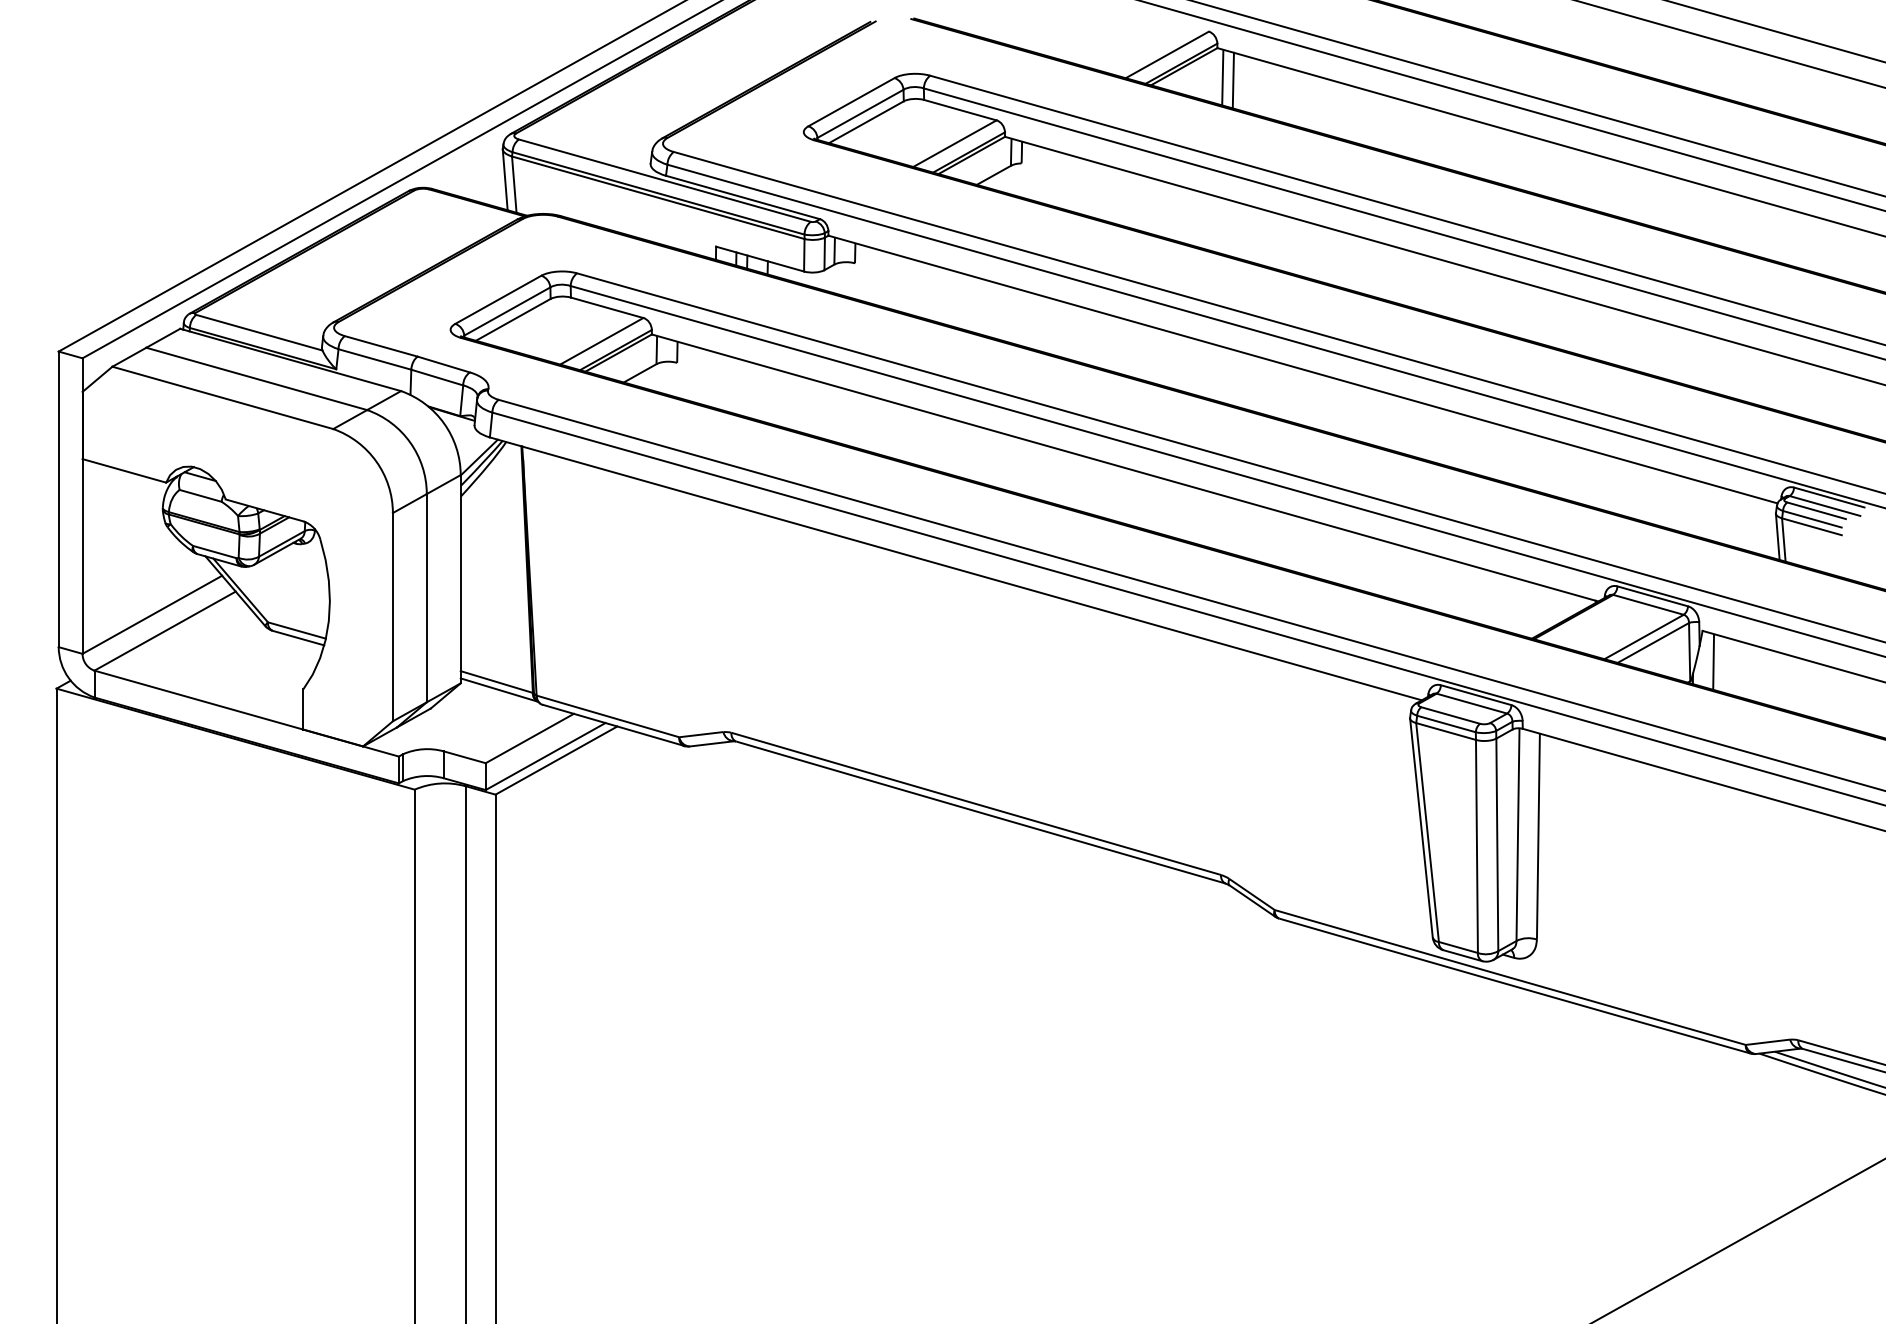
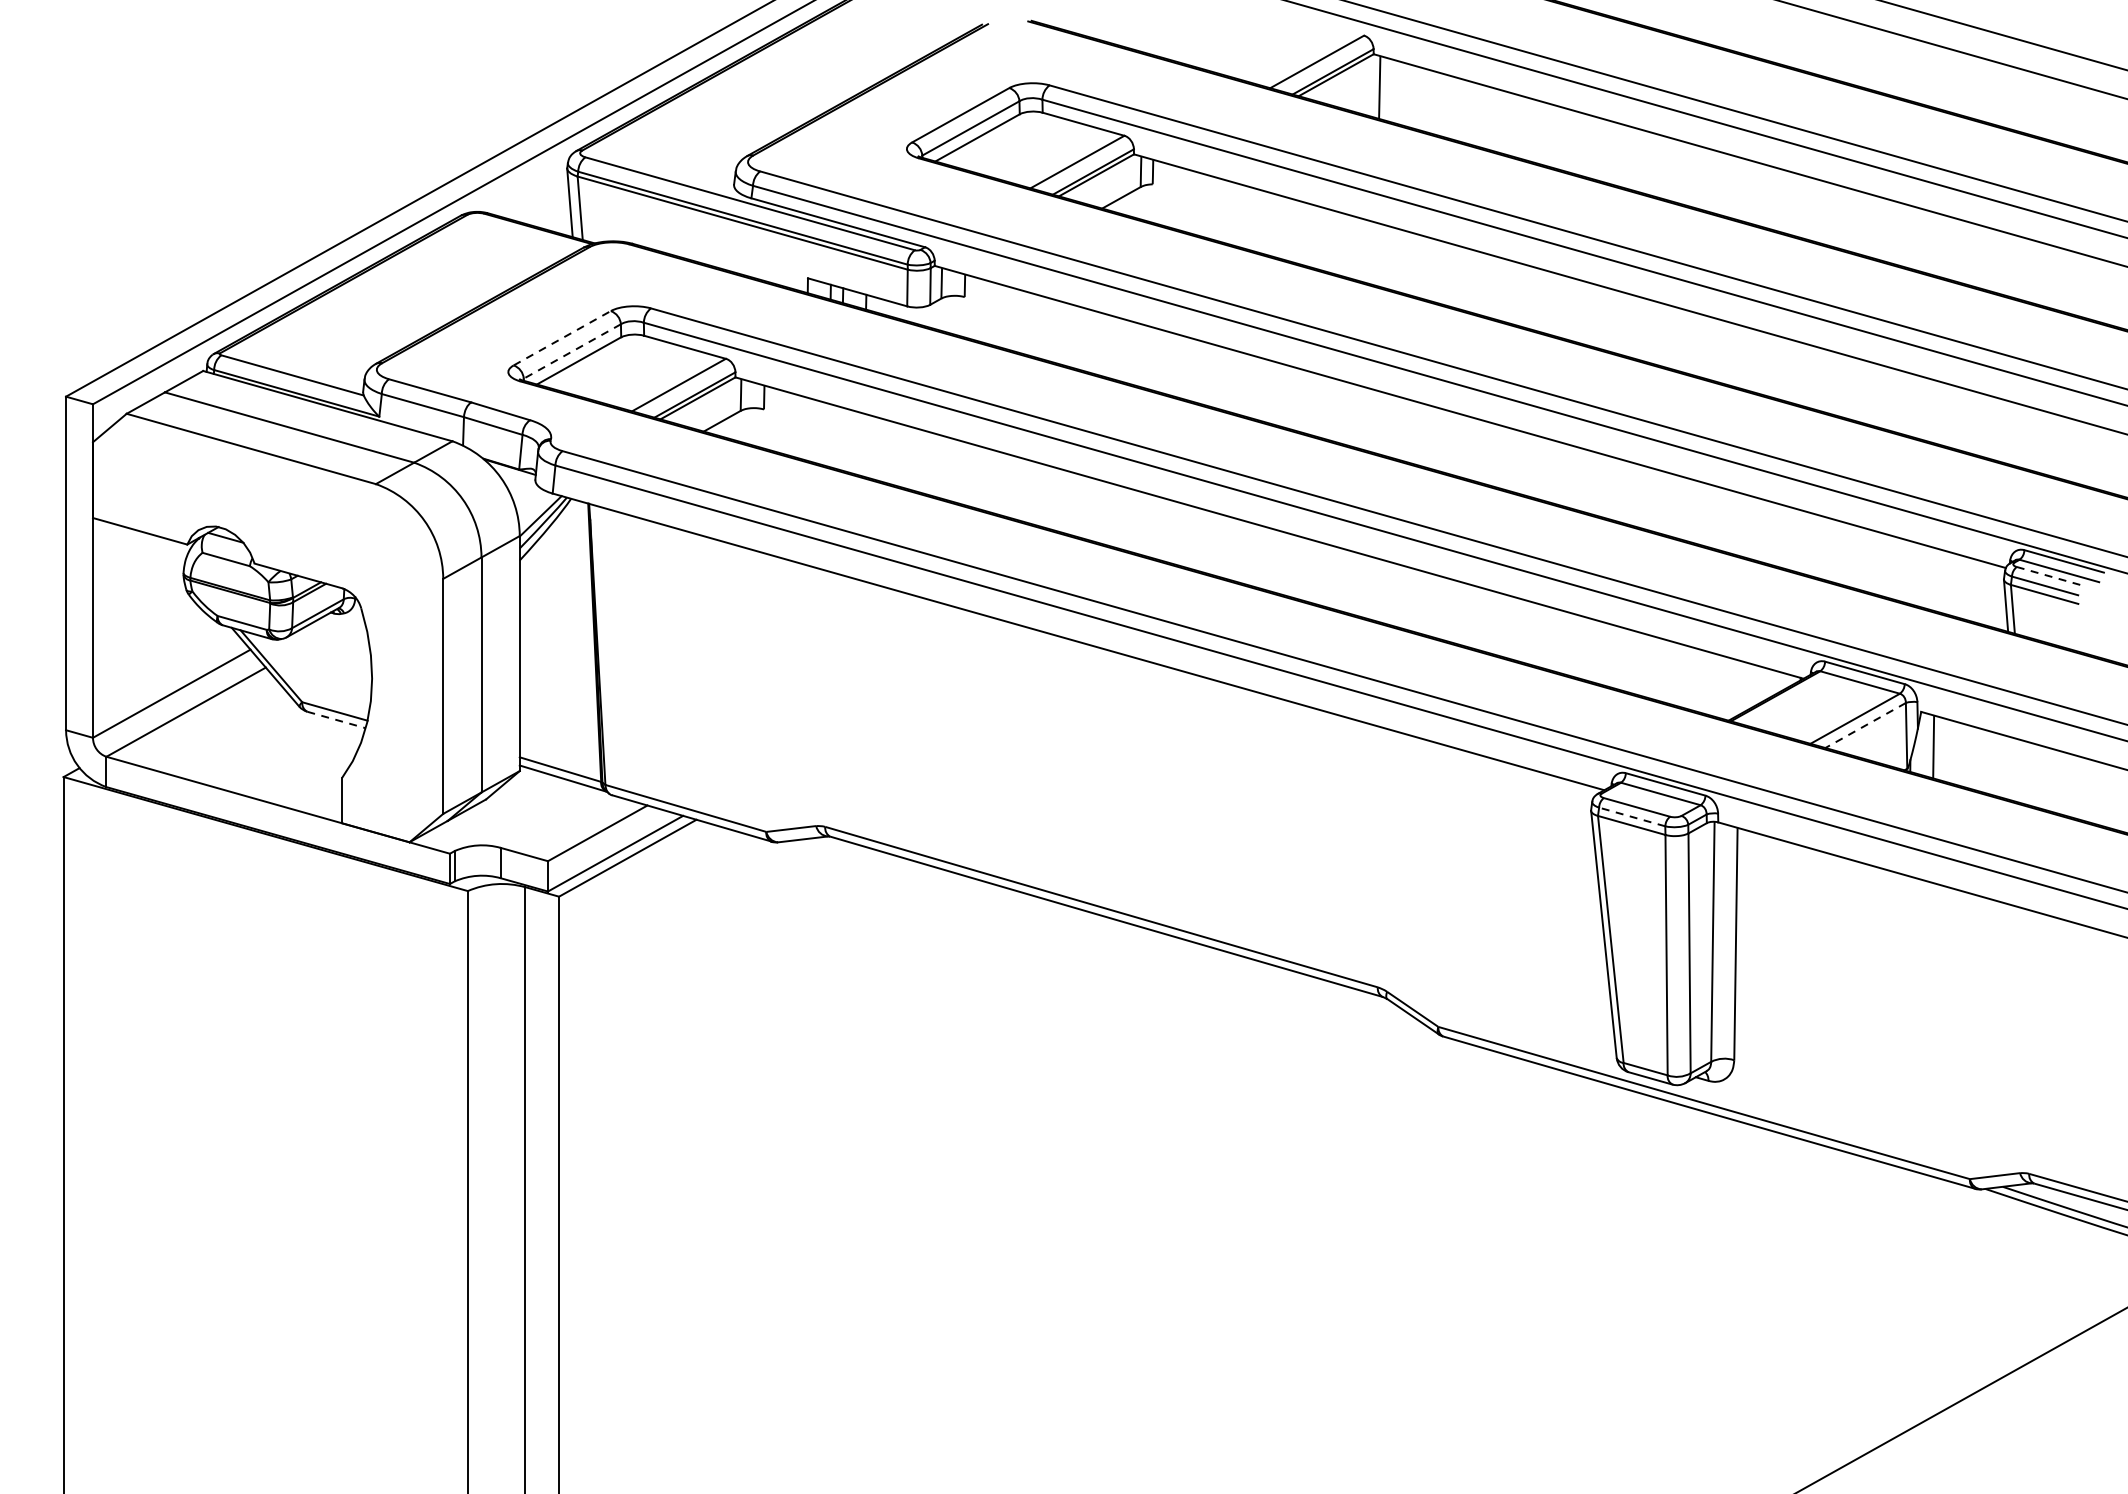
line: (1232, 80) -> (1390, 90), removed
line: (498, 299) -> (562, 337), solid -> dashed
line: (506, 311) -> (571, 351), solid -> dashed
line: (1817, 510) -> (2050, 576), solid -> dashed
line: (298, 638) -> (336, 720), solid -> dashed
line: (1653, 642) -> (1865, 724), solid -> dashed
line: (1446, 723) -> (1632, 816), solid -> dashed

